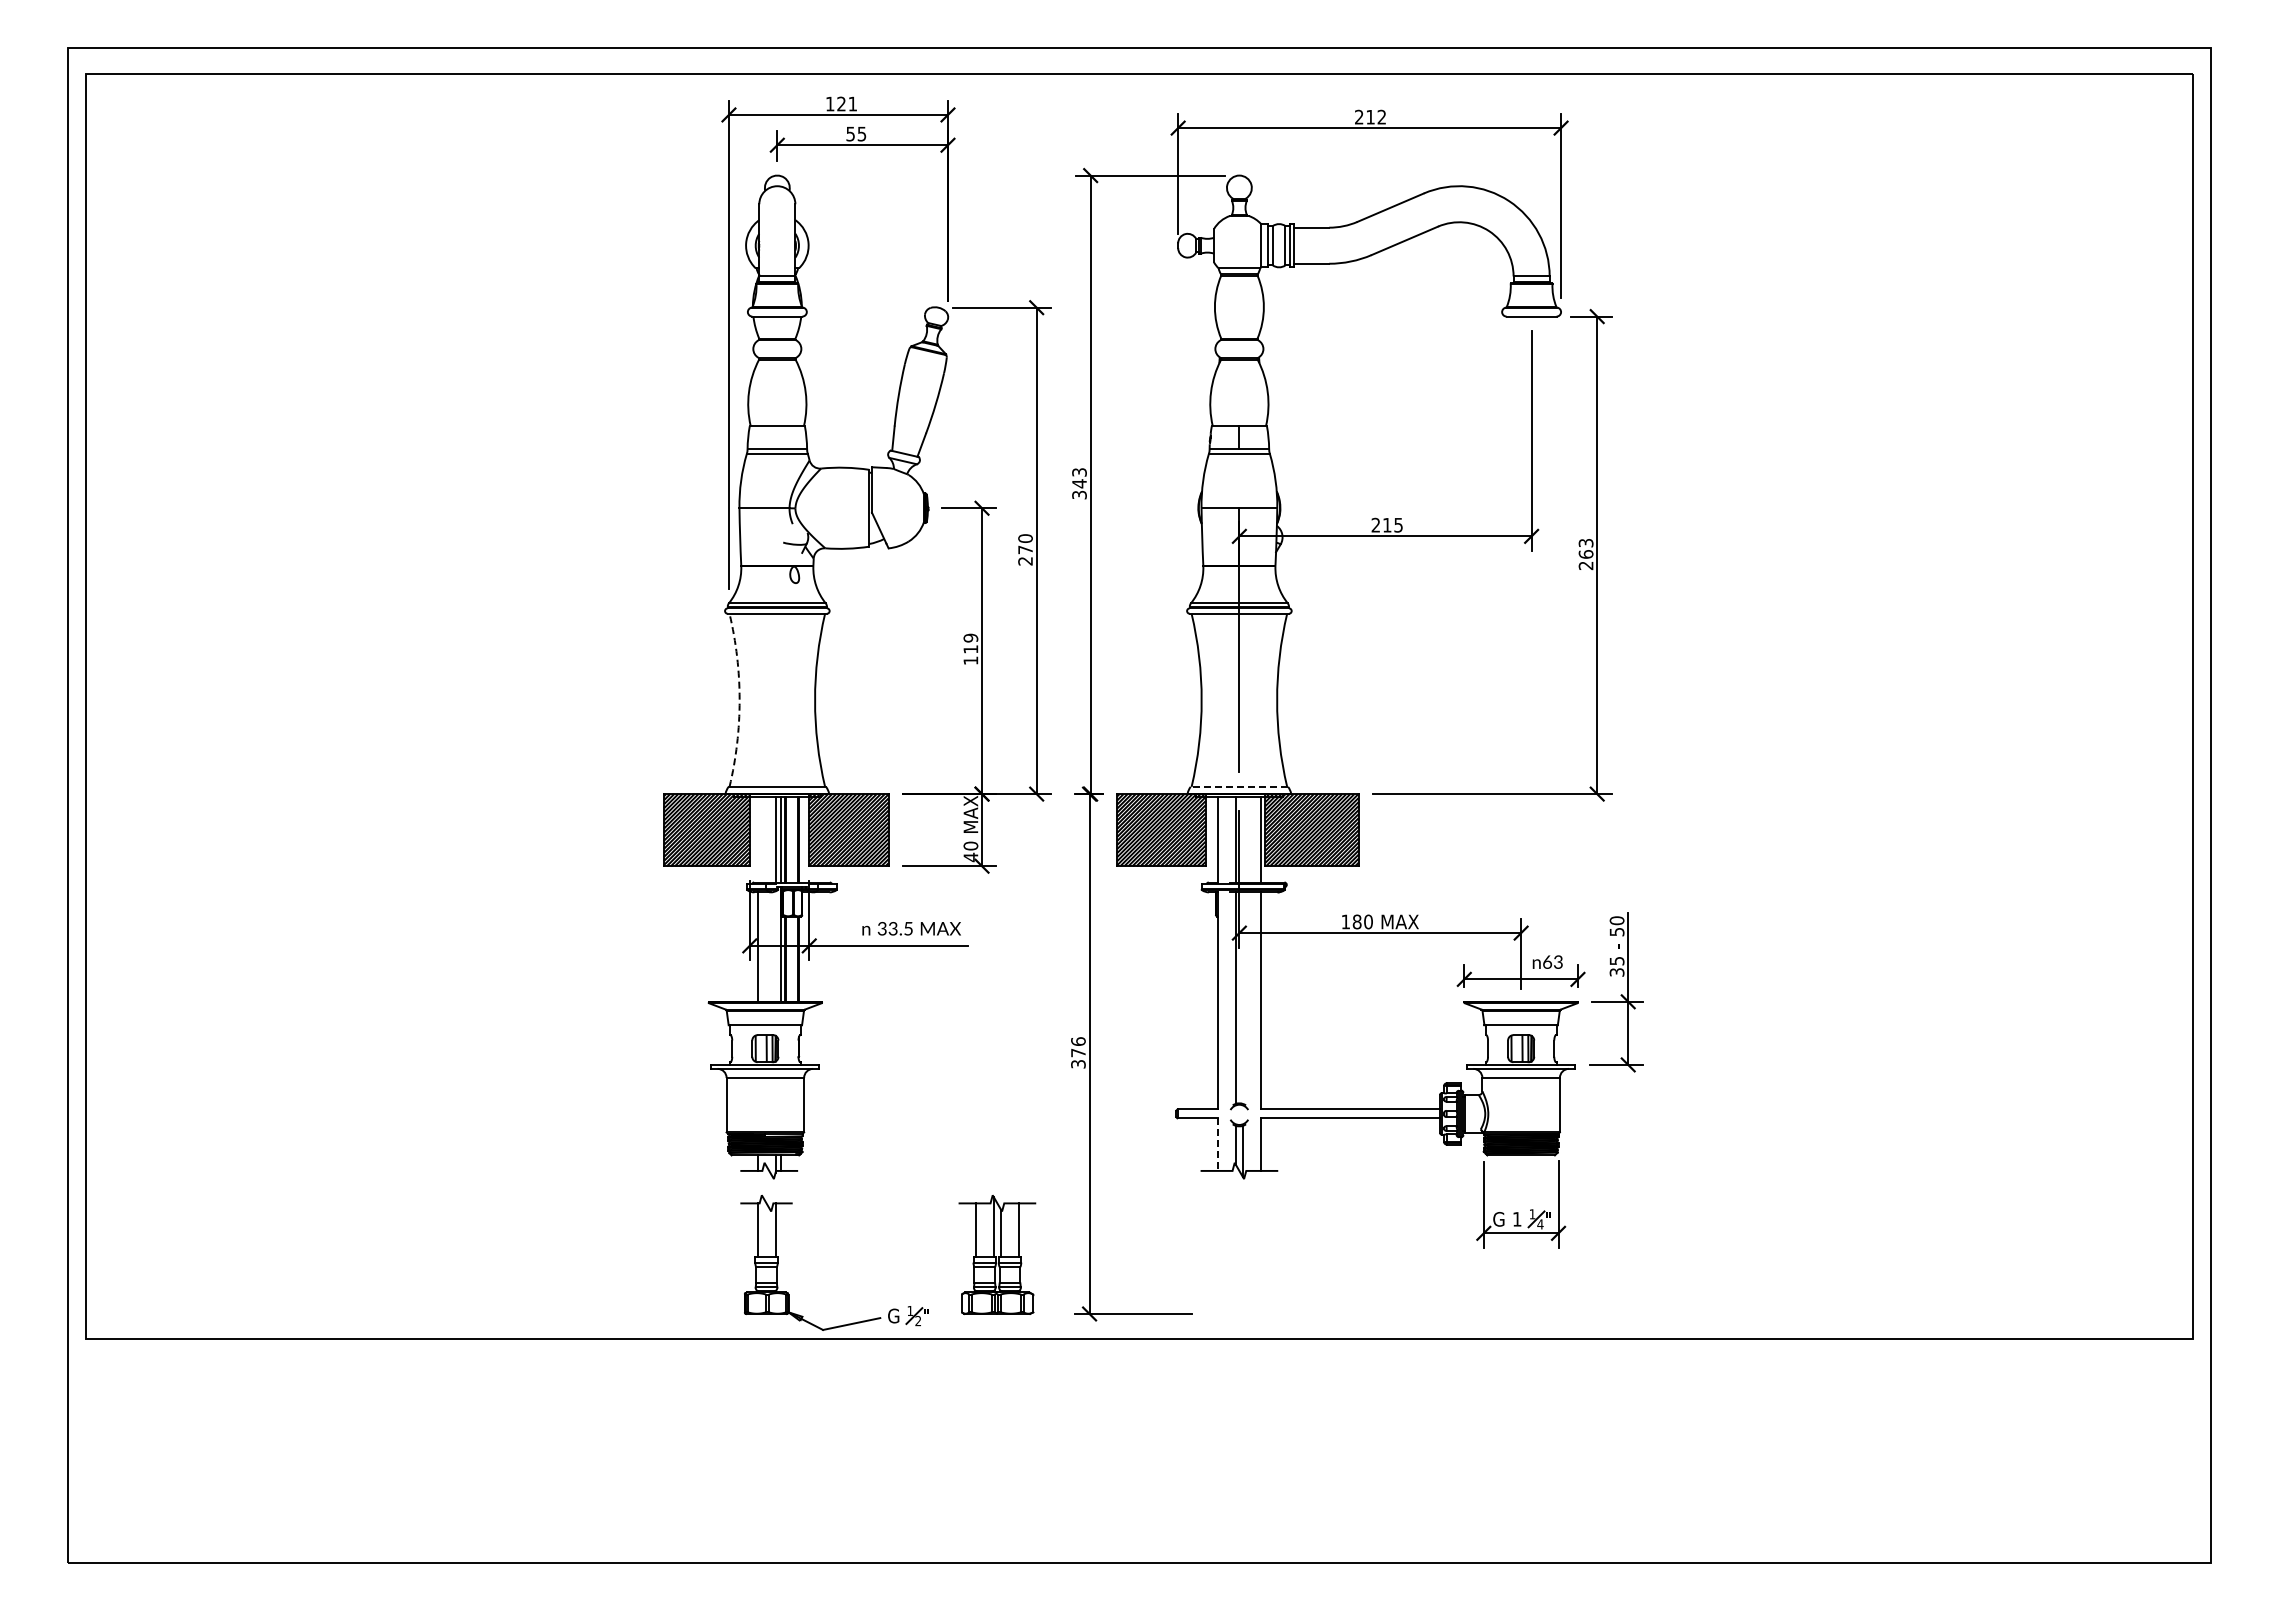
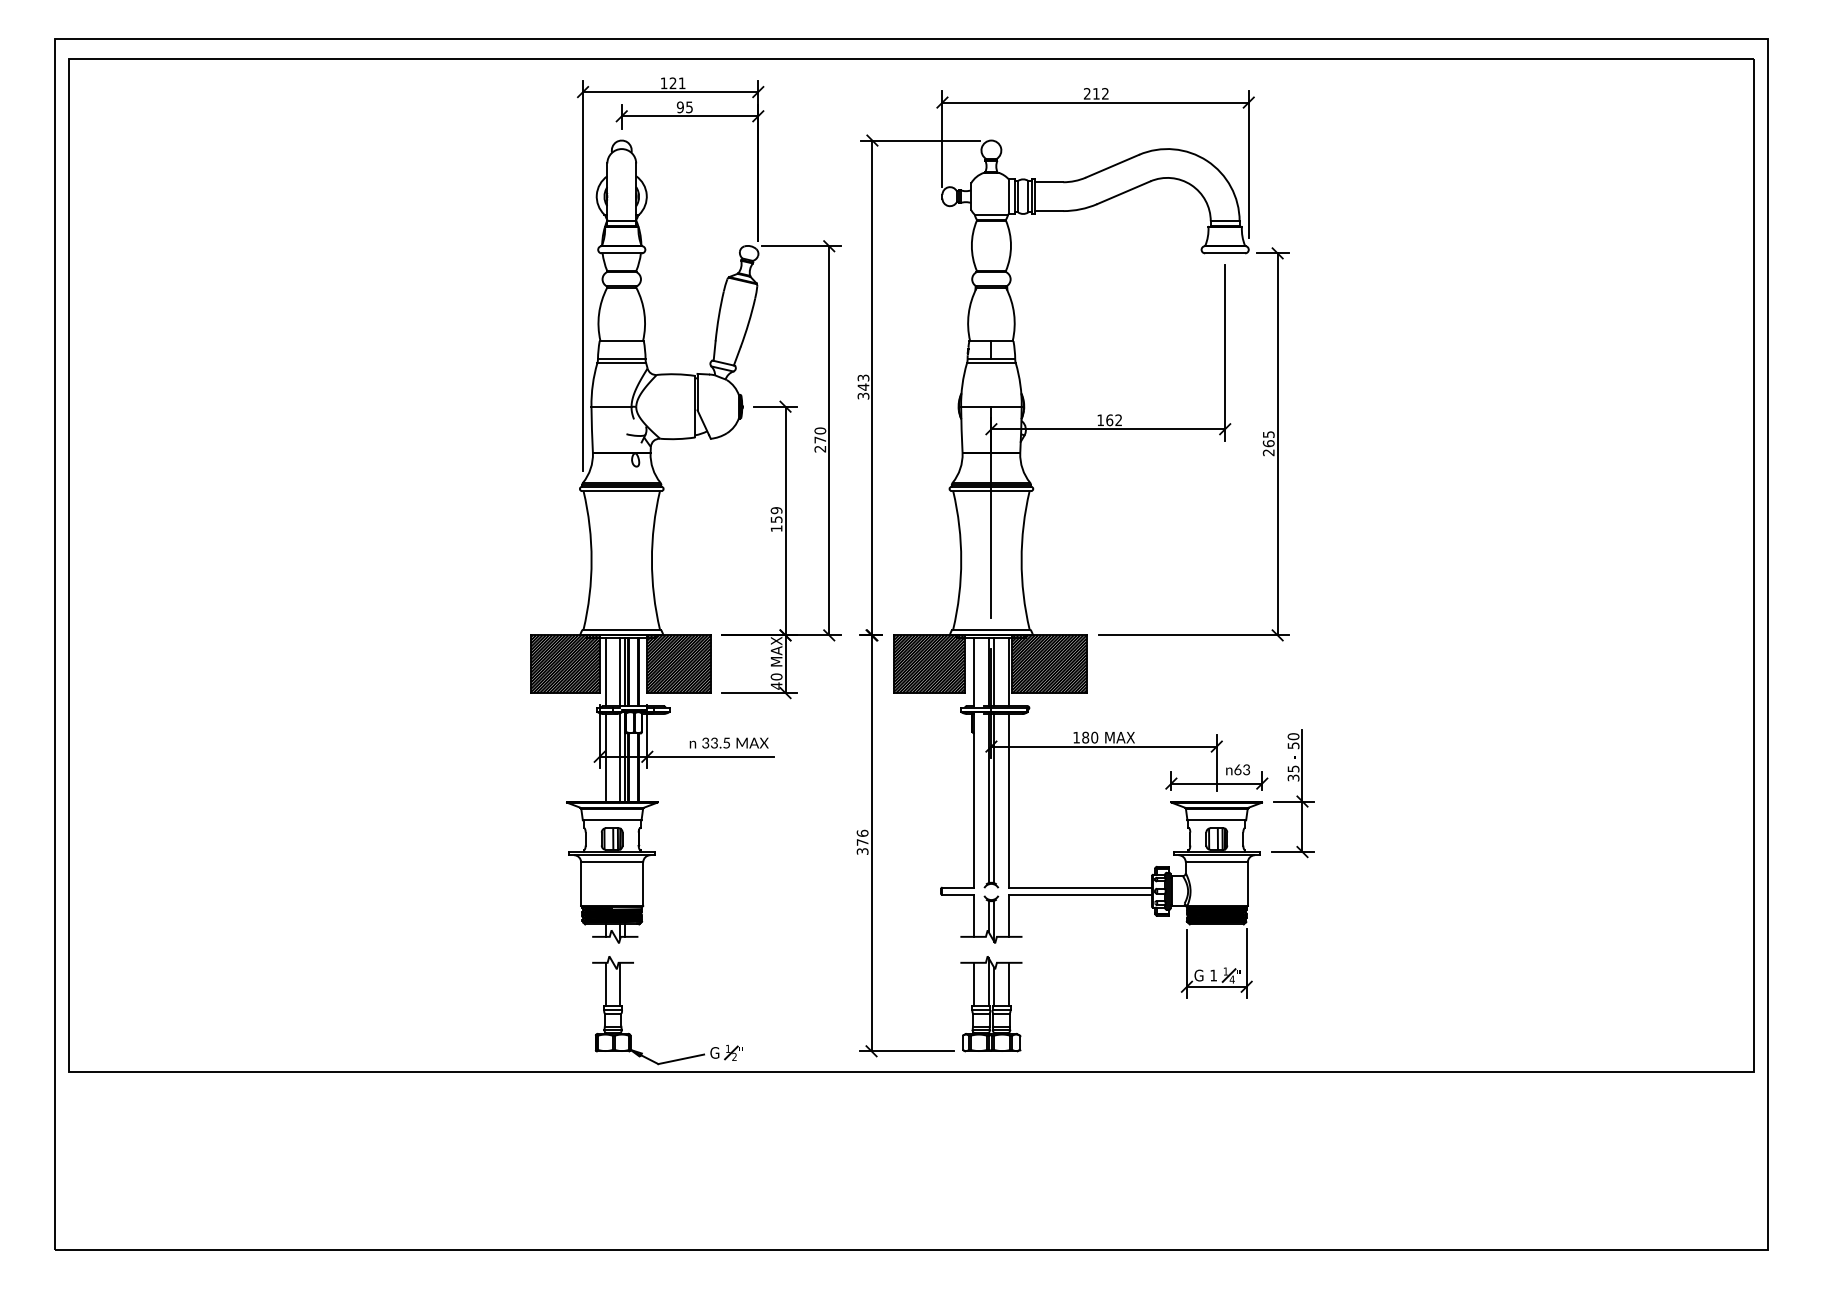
text: (850, 133) -> (680, 106), 55 -> 95
text: (1386, 524) -> (1109, 419), 215 -> 162
text: (1585, 542) -> (1268, 434), 263 -> 265
text: (970, 649) -> (776, 519), 119 -> 159
arc: (739, 700) -> (591, 560), dashed -> solid
line: (1239, 786) -> (991, 629), dashed -> solid
line: (757, 839) -> (605, 671), added
line: (1243, 839) -> (994, 671), added
line: (775, 946) -> (620, 757), added
line: (1243, 997) -> (994, 798), added
line: (1217, 1145) -> (973, 916), dashed -> solid
part: (997, 1254) -> (991, 1003), moved

